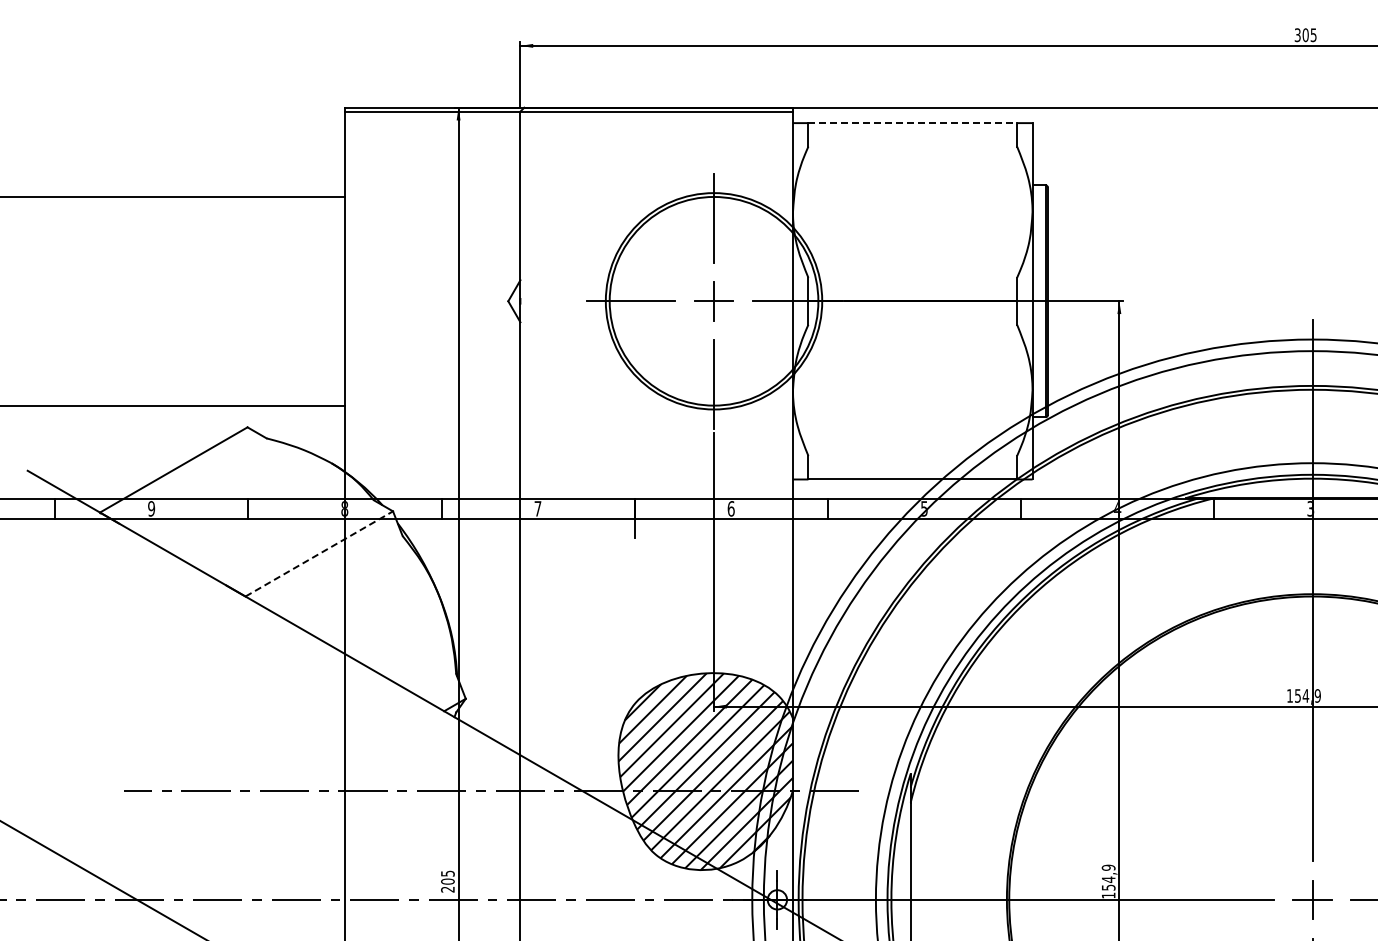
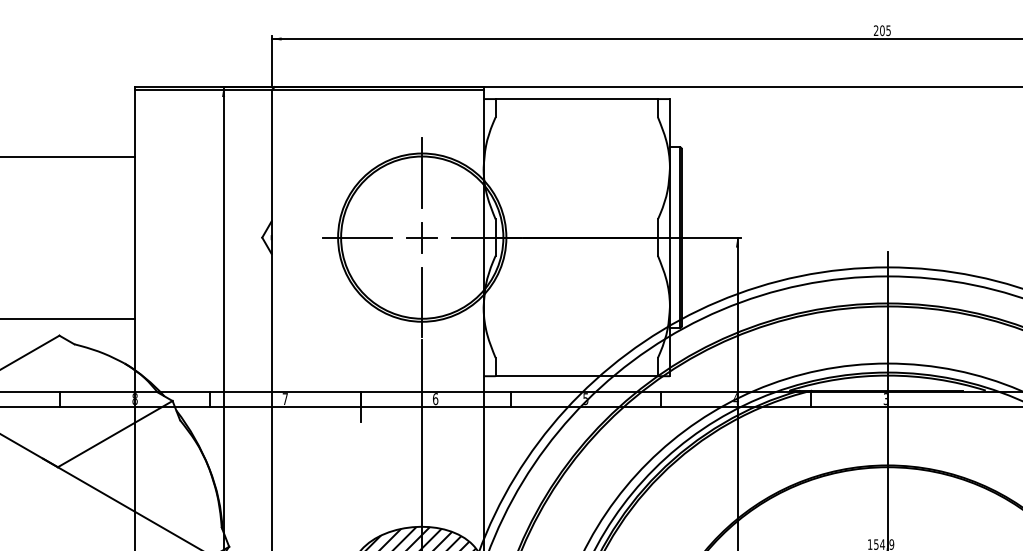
text: (1297, 35) -> (876, 30), 305 -> 205
line: (913, 123) -> (577, 99), dashed -> solid
line: (319, 553) -> (115, 433), dashed -> solid

